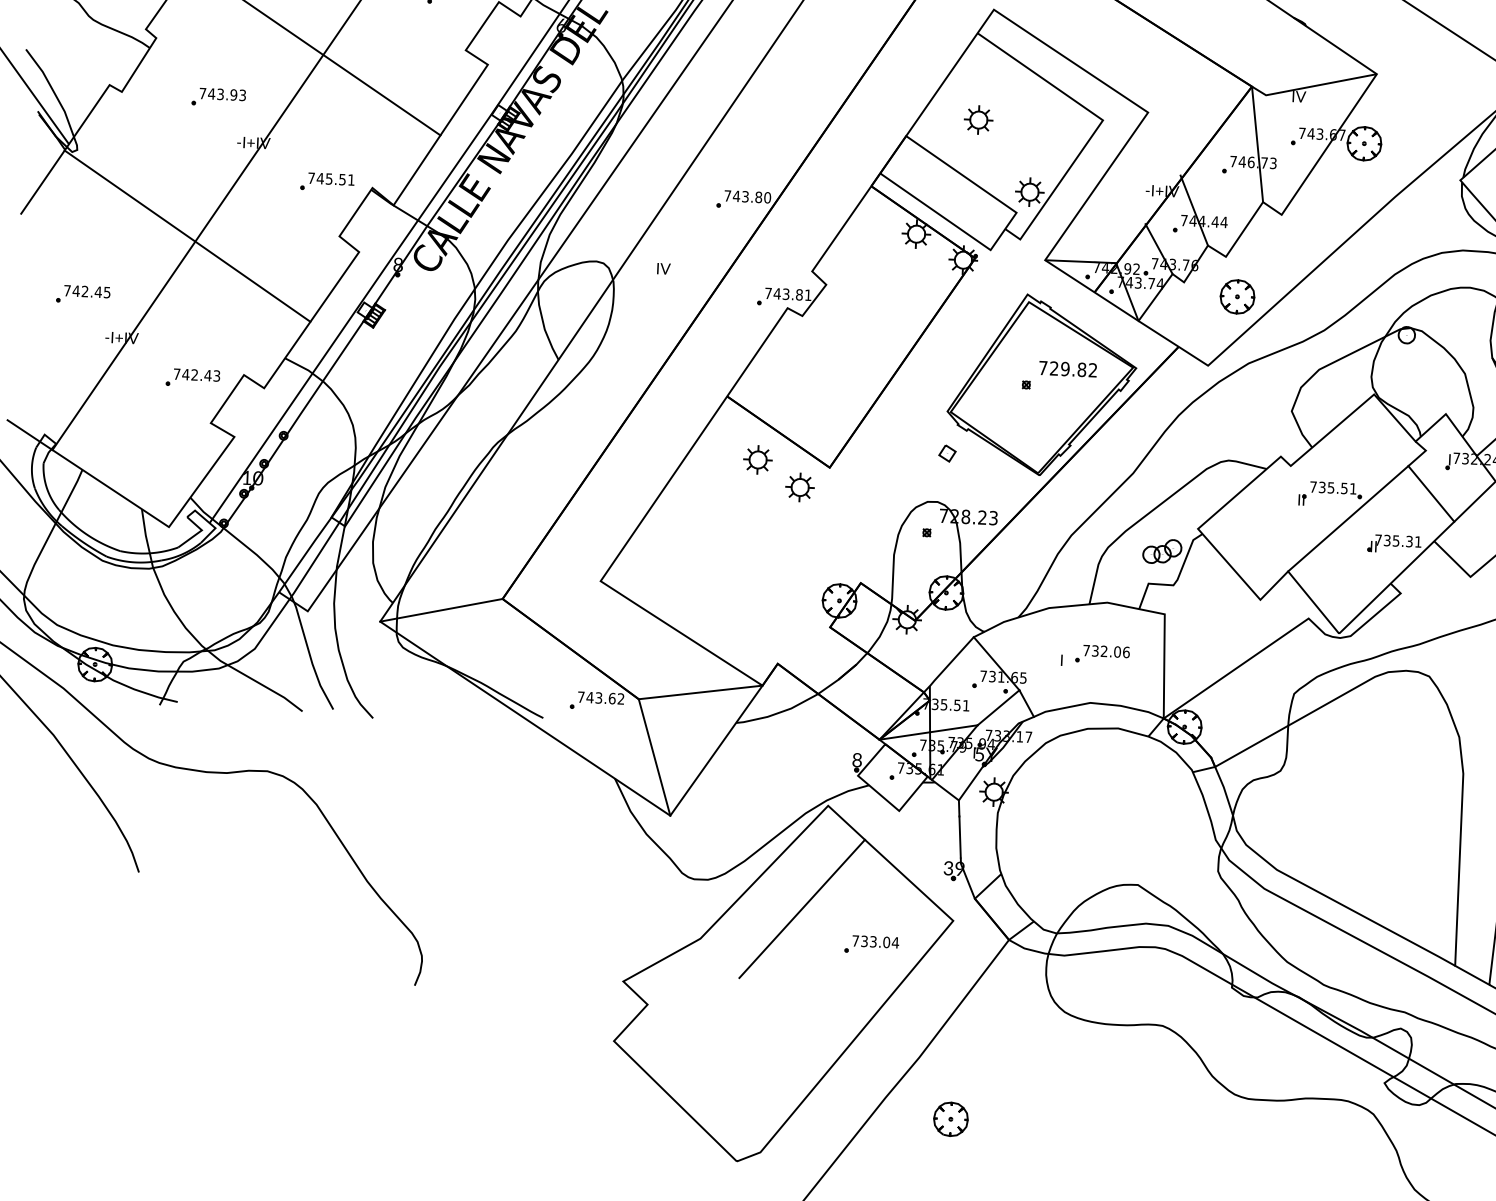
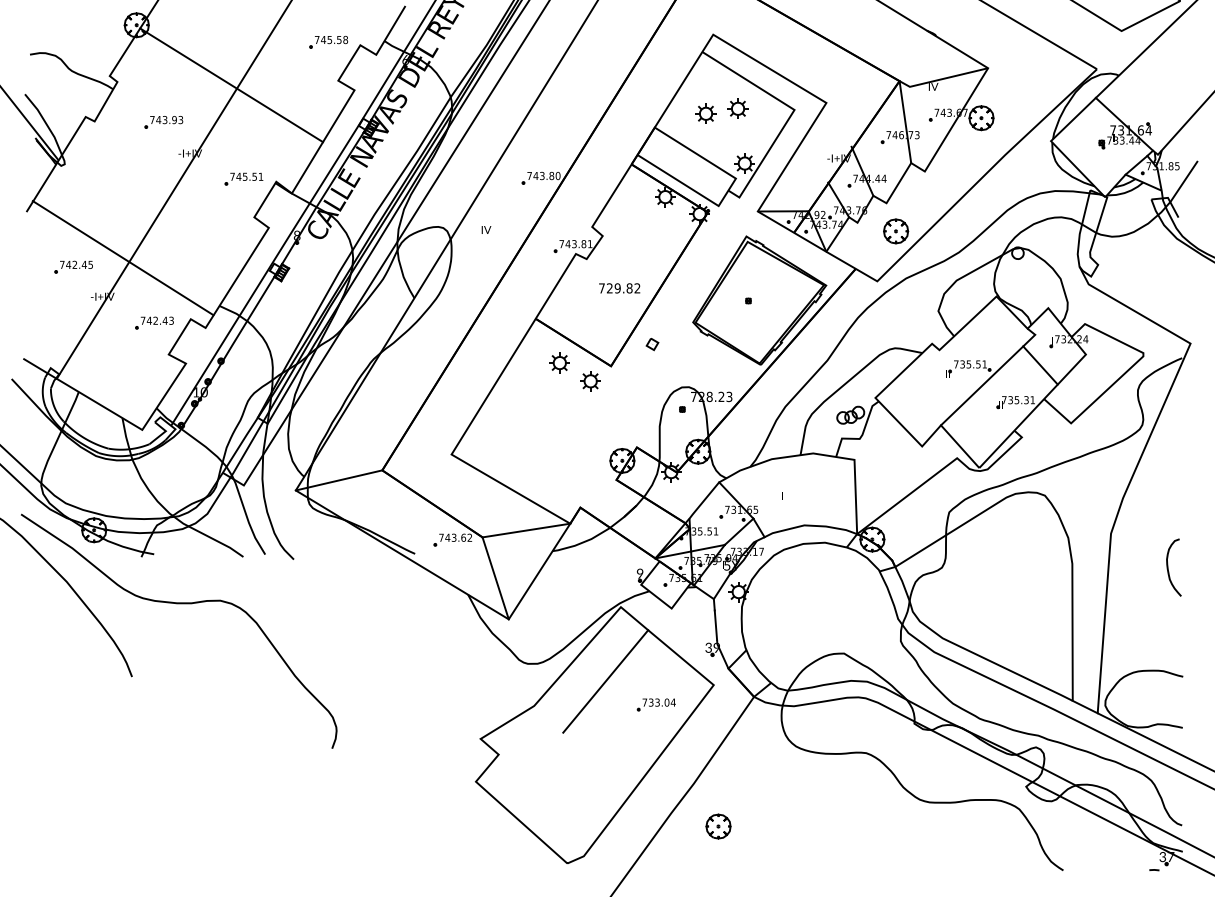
part: (1023, 114) -> (737, 108), added
line: (186, 236) -> (122, 258), moved
text: (1067, 369) -> (619, 288), moved
part: (947, 453) -> (652, 344), moved
part: (1101, 654) -> (810, 490), removed
text: (856, 761) -> (639, 574), 8 -> 9

